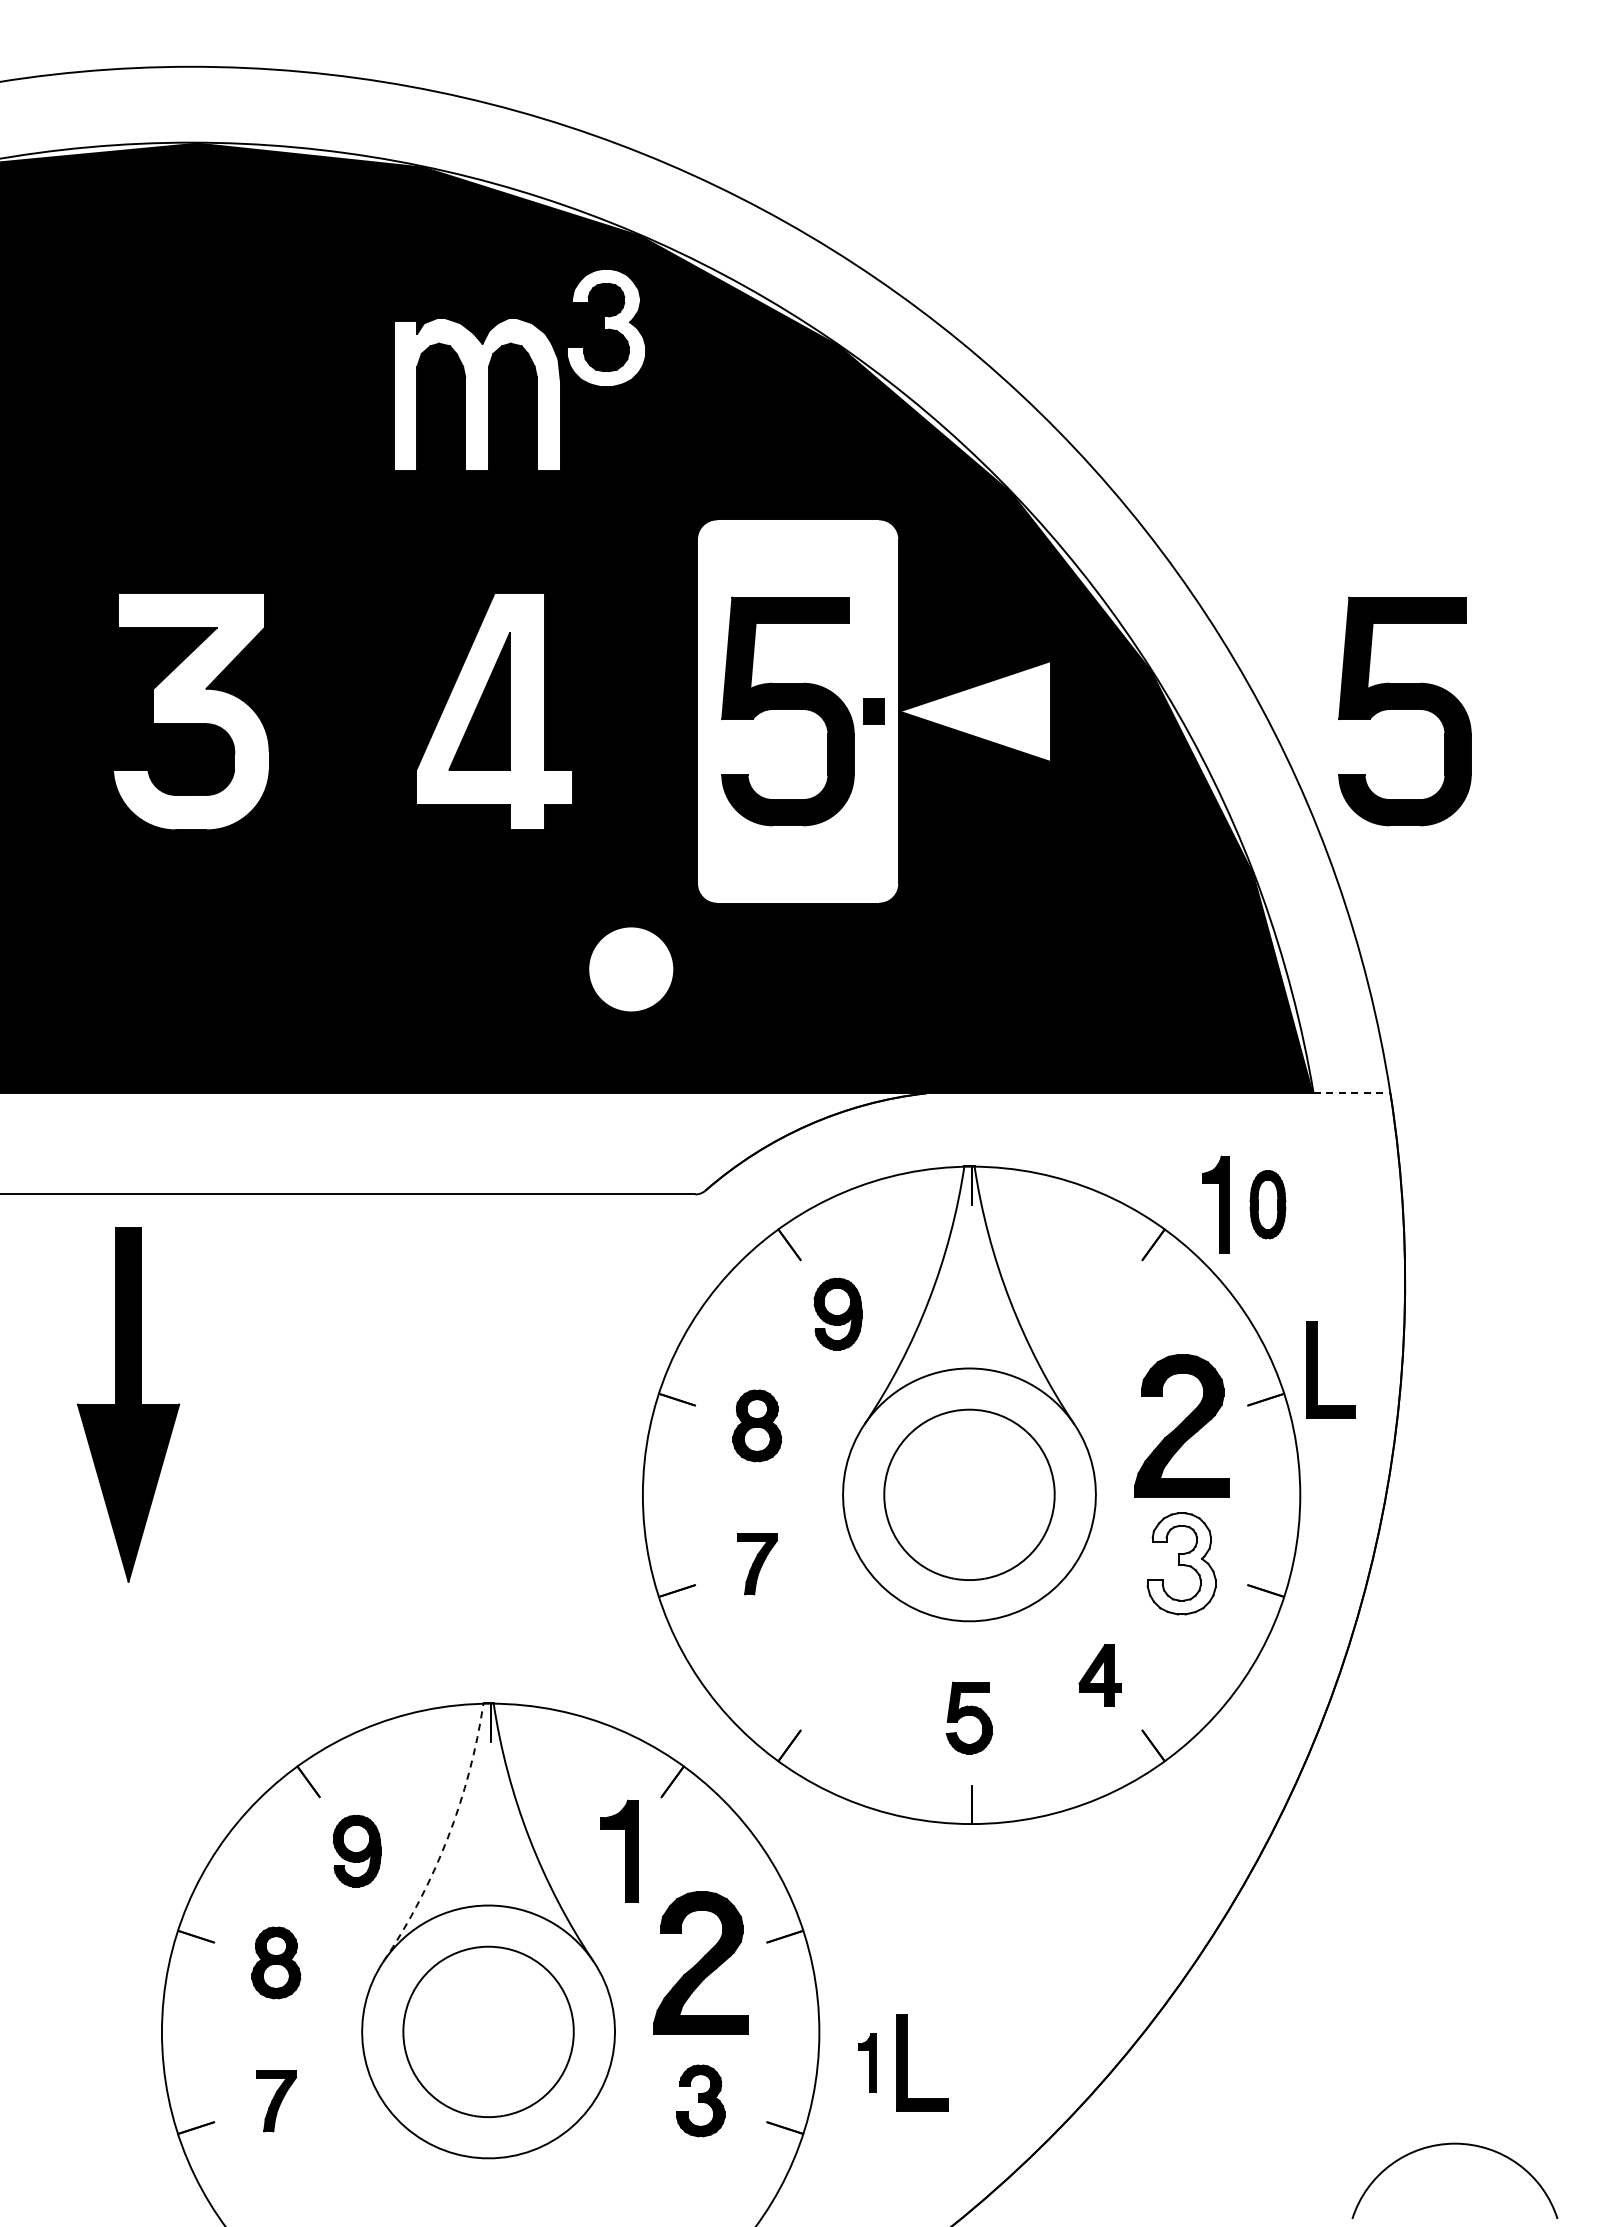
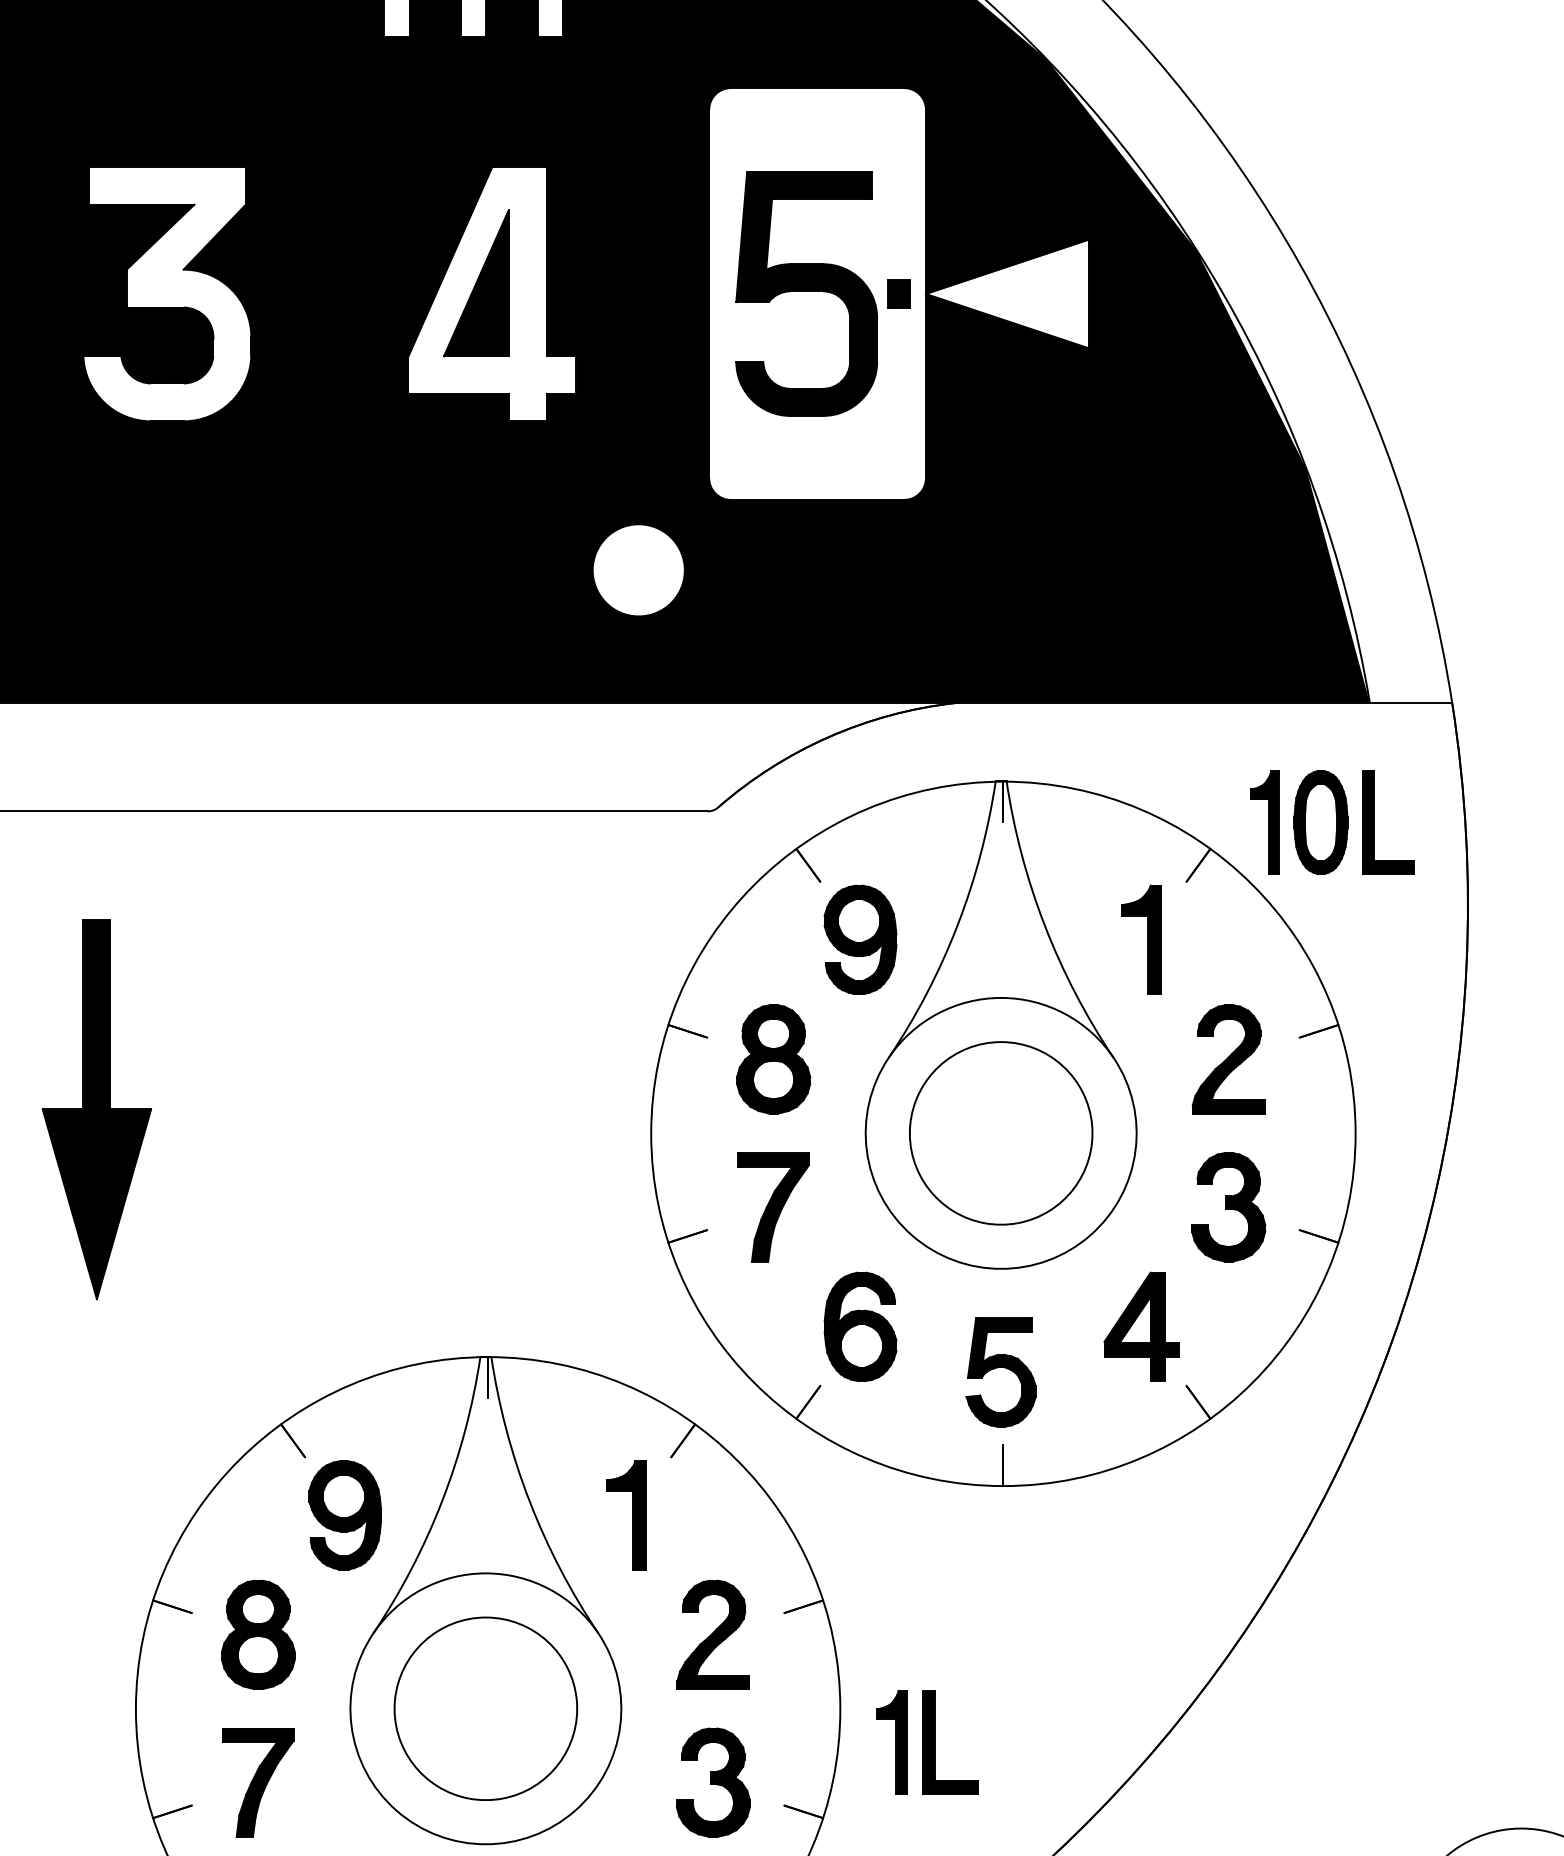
part: (1404, 711) -> (1467, 293), removed
line: (1352, 1093) -> (1411, 703), dashed -> solid
part: (1267, 1204) -> (1320, 822), size x1.43
part: (837, 1313) -> (859, 939), size x1.43
part: (1100, 1313) -> (1141, 939), added
part: (1317, 1369) -> (1374, 822), moved
part: (128, 1404) -> (96, 1109), moved
part: (757, 1425) -> (774, 1059), size x1.43
part: (1181, 1425) -> (1228, 1059), size x0.71
part: (757, 1563) -> (774, 1206), size x1.67
fill: (1181, 1563) -> (1228, 1206), added
part: (1099, 1674) -> (1140, 1325), size x1.67
part: (837, 1675) -> (859, 1326), added
part: (969, 1717) -> (1001, 1371), size x1.43
arc: (447, 1837) -> (441, 1500), dashed -> solid
part: (356, 1850) -> (344, 1514), size x1.43
part: (276, 1962) -> (258, 1634), size x1.43
part: (700, 1962) -> (712, 1634), size x0.71
part: (867, 2062) -> (891, 1741), size x1.67
part: (276, 2100) -> (258, 1782), size x1.67
part: (700, 2100) -> (712, 1782), size x1.43

